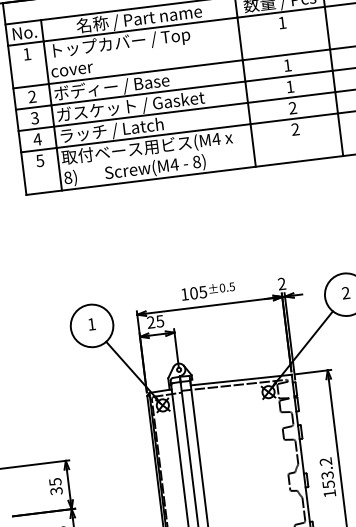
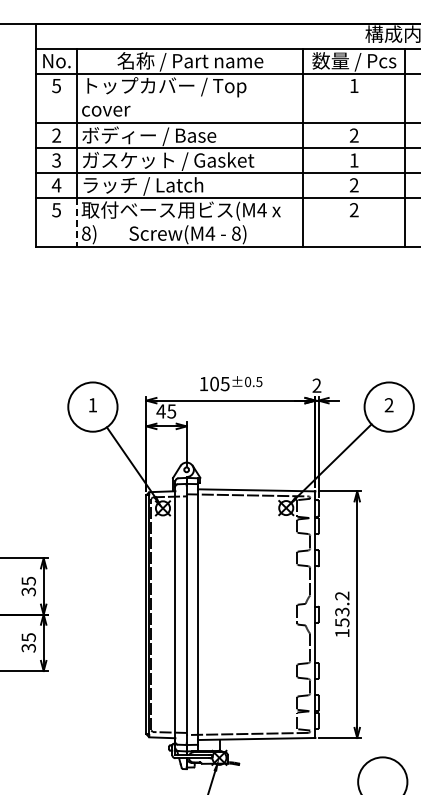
text: (27, 54) -> (56, 86), 1 -> 5
text: (287, 65) -> (353, 135), 1 -> 2
line: (59, 169) -> (77, 222), solid -> dashed
text: (150, 322) -> (160, 411), 25 -> 45

